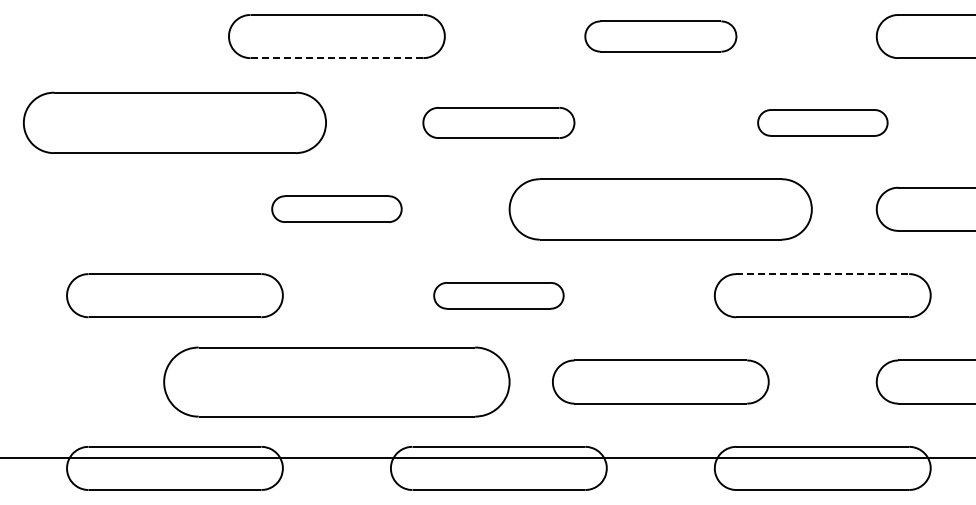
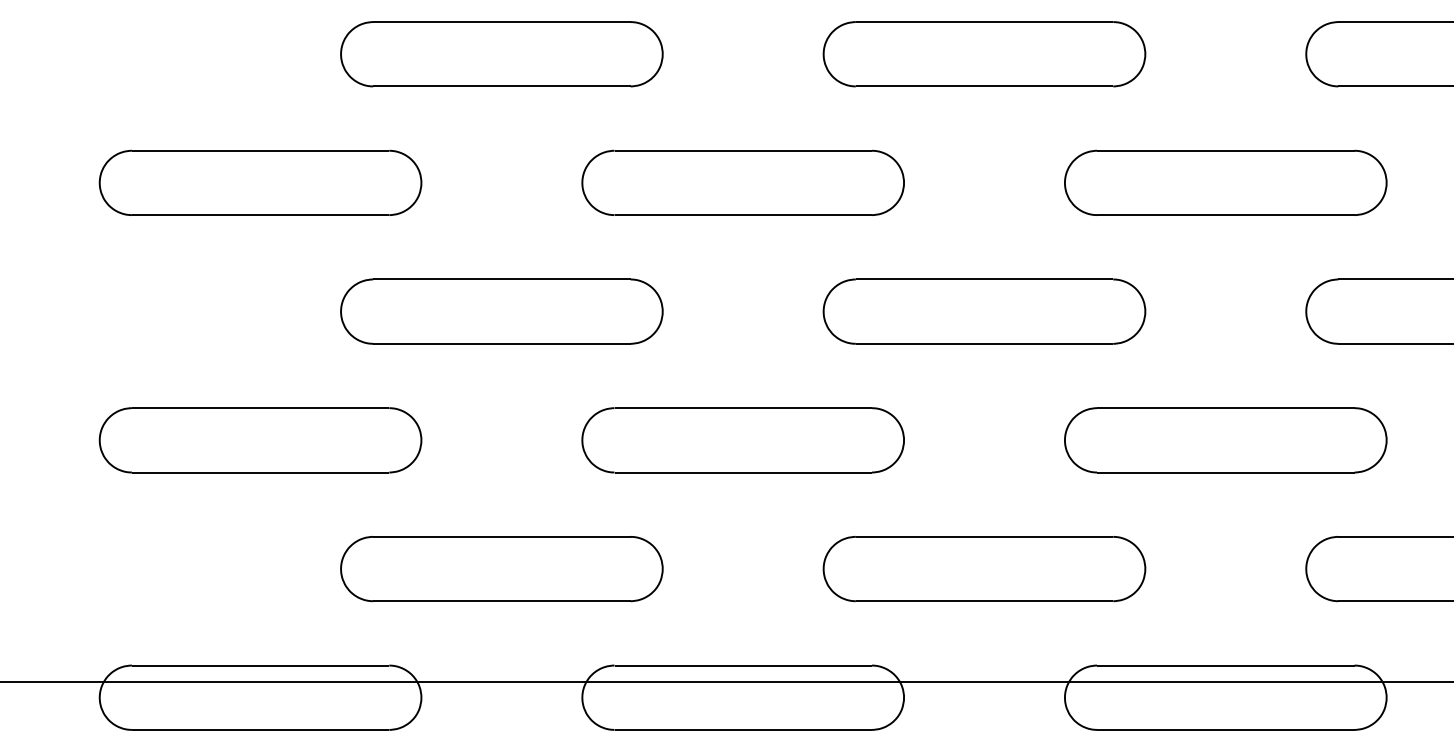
part: (660, 36) -> (984, 54), size x1.43
line: (336, 58) -> (501, 86), dashed -> solid
part: (174, 122) -> (259, 182), size x0.71
part: (498, 122) -> (742, 182), size x1.43
part: (822, 122) -> (1225, 182), size x1.67
part: (336, 208) -> (501, 310), size x1.67
part: (660, 208) -> (984, 310), size x0.71
line: (823, 274) -> (1226, 408), dashed -> solid
part: (498, 295) -> (742, 440), size x1.67
part: (336, 381) -> (501, 568), size x0.62

